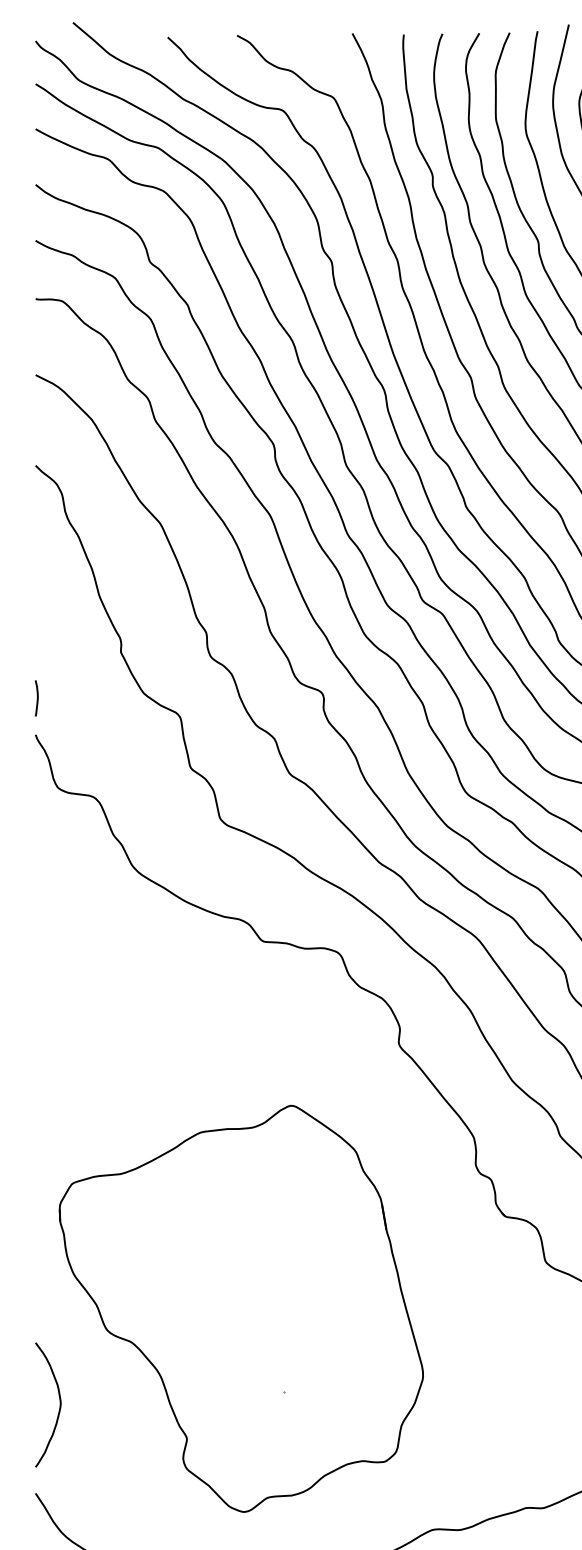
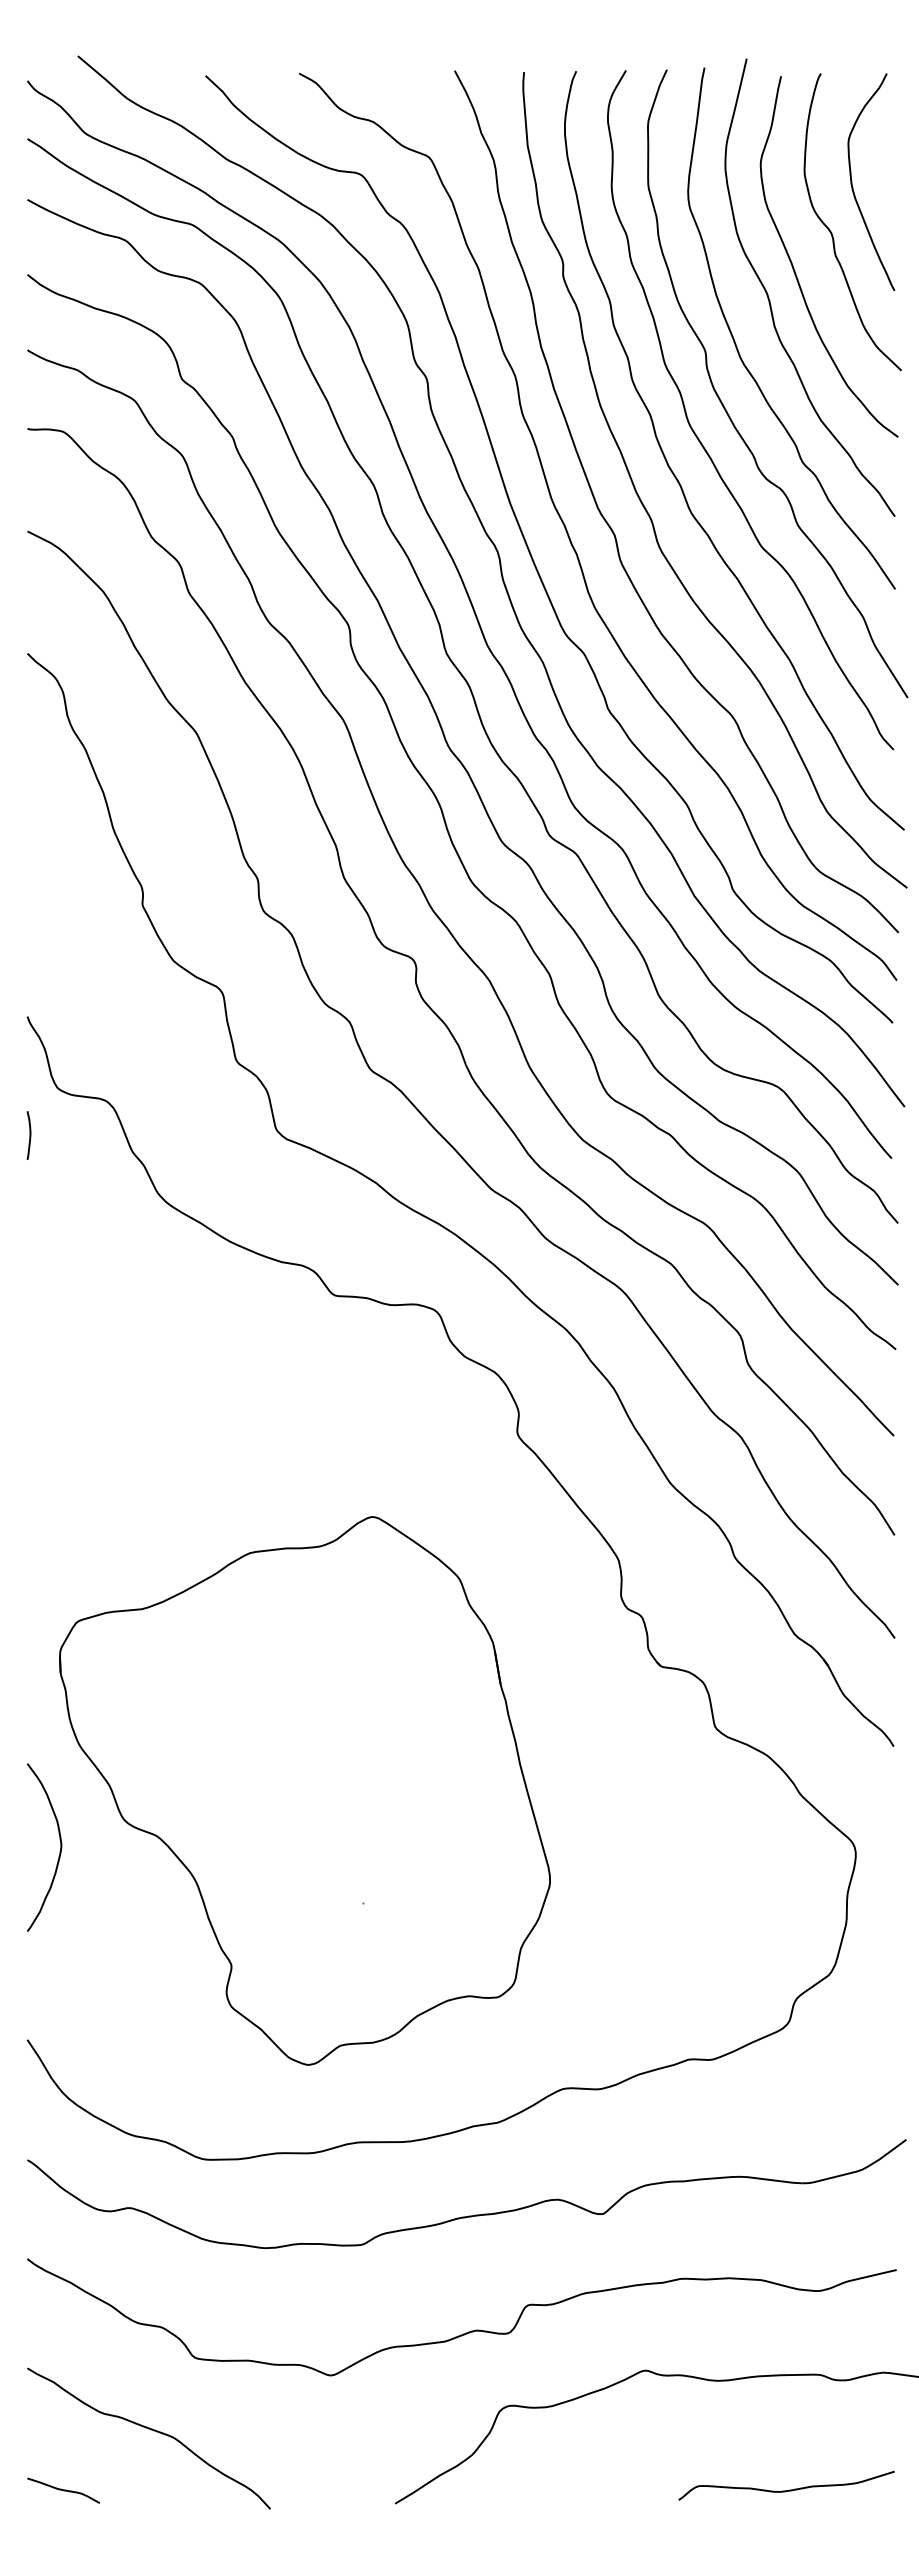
curve: (37, 698) -> (29, 1135), moved
curve: (59, 1407) -> (59, 1851), moved

